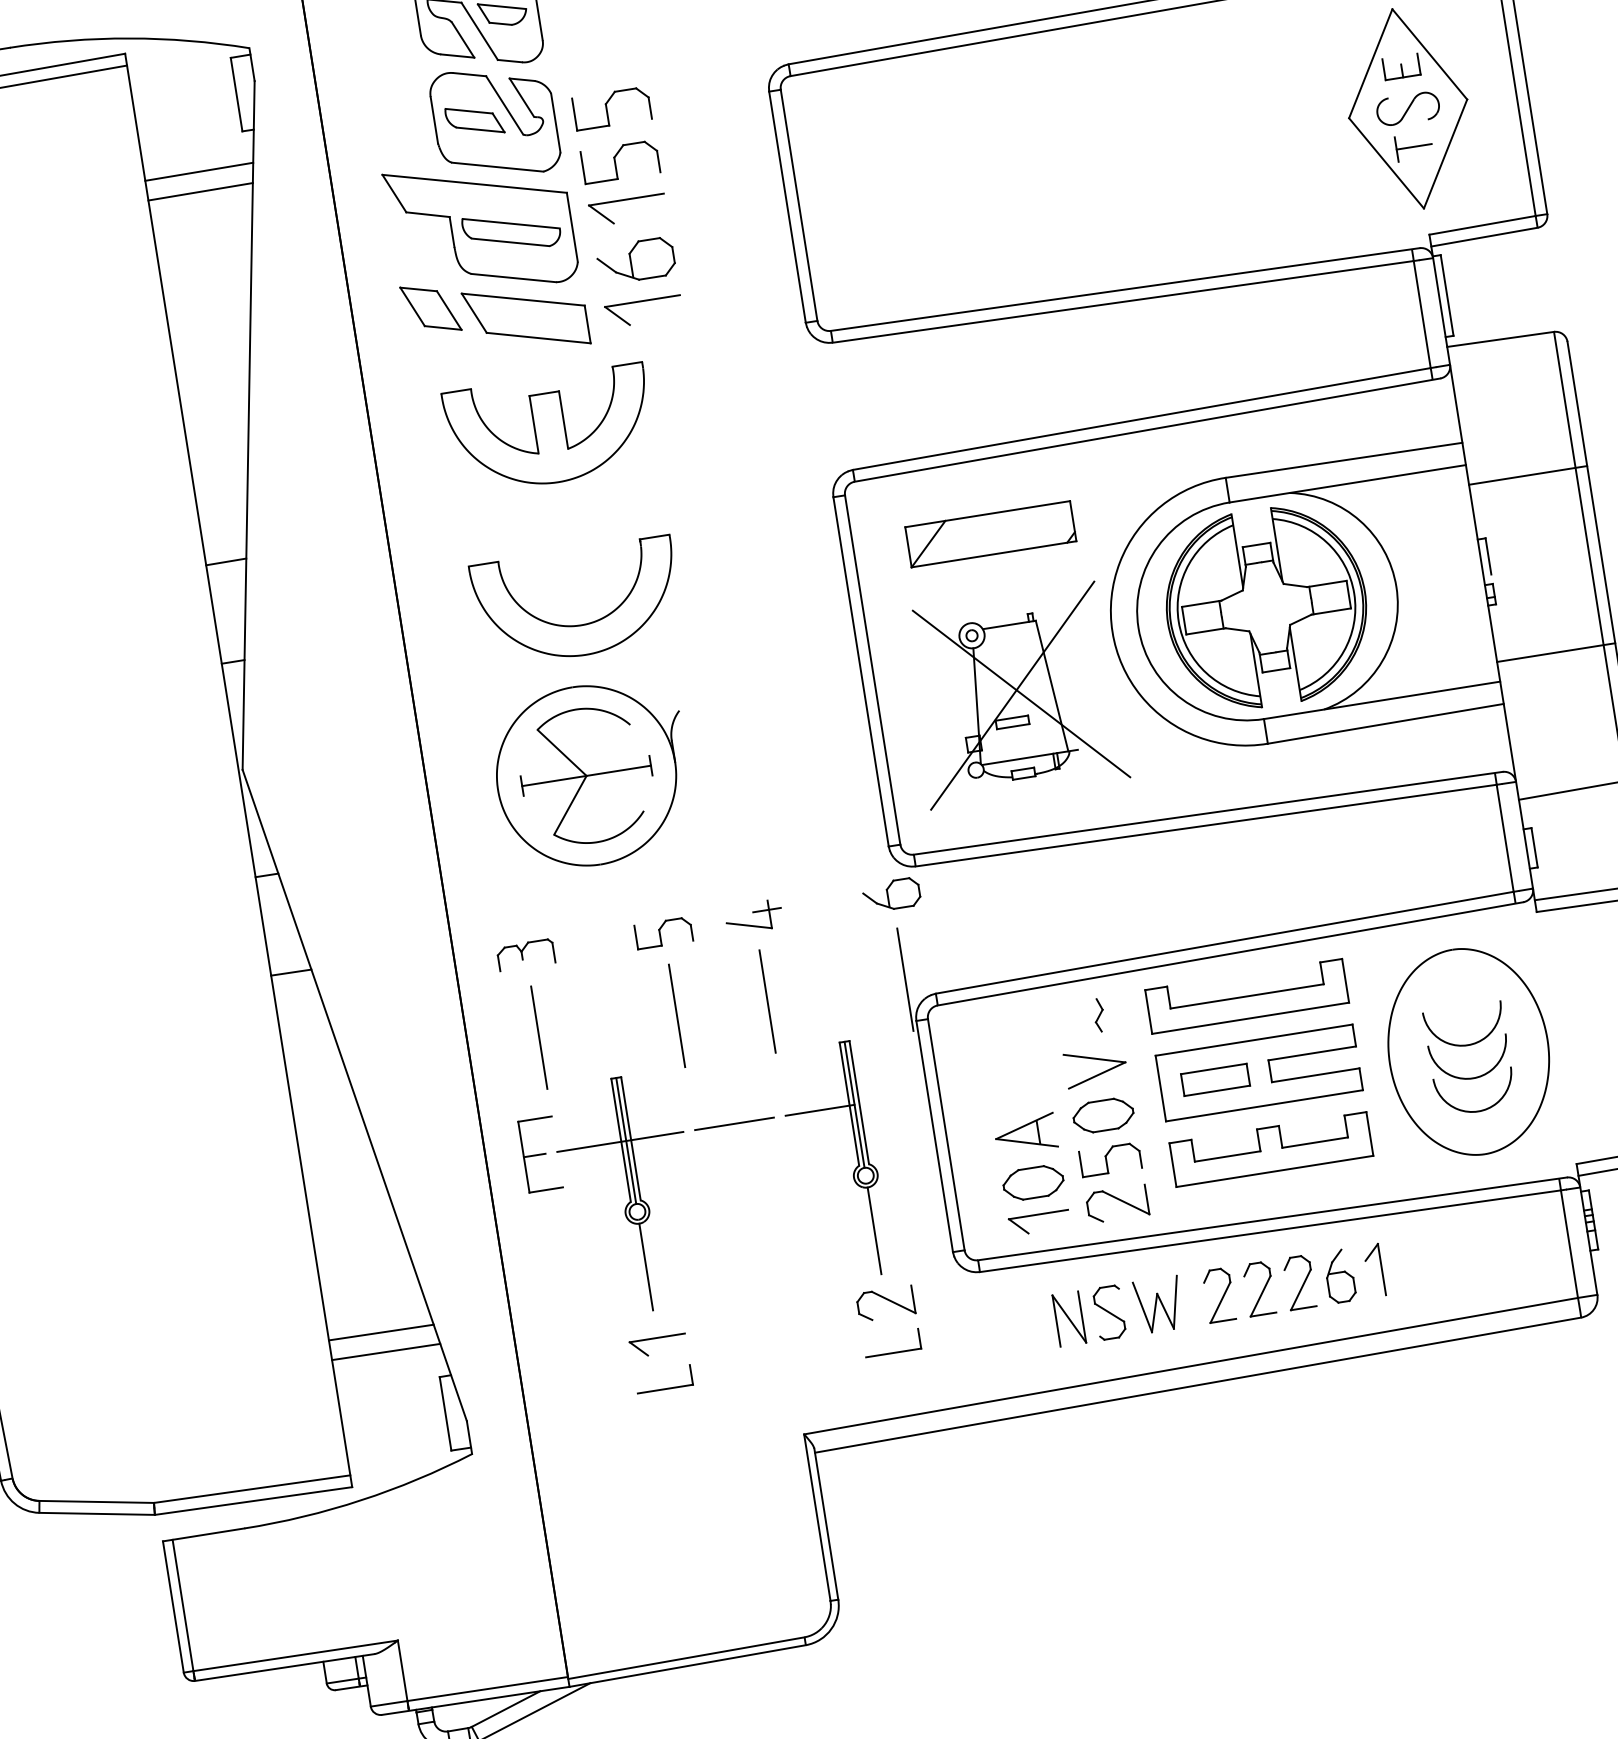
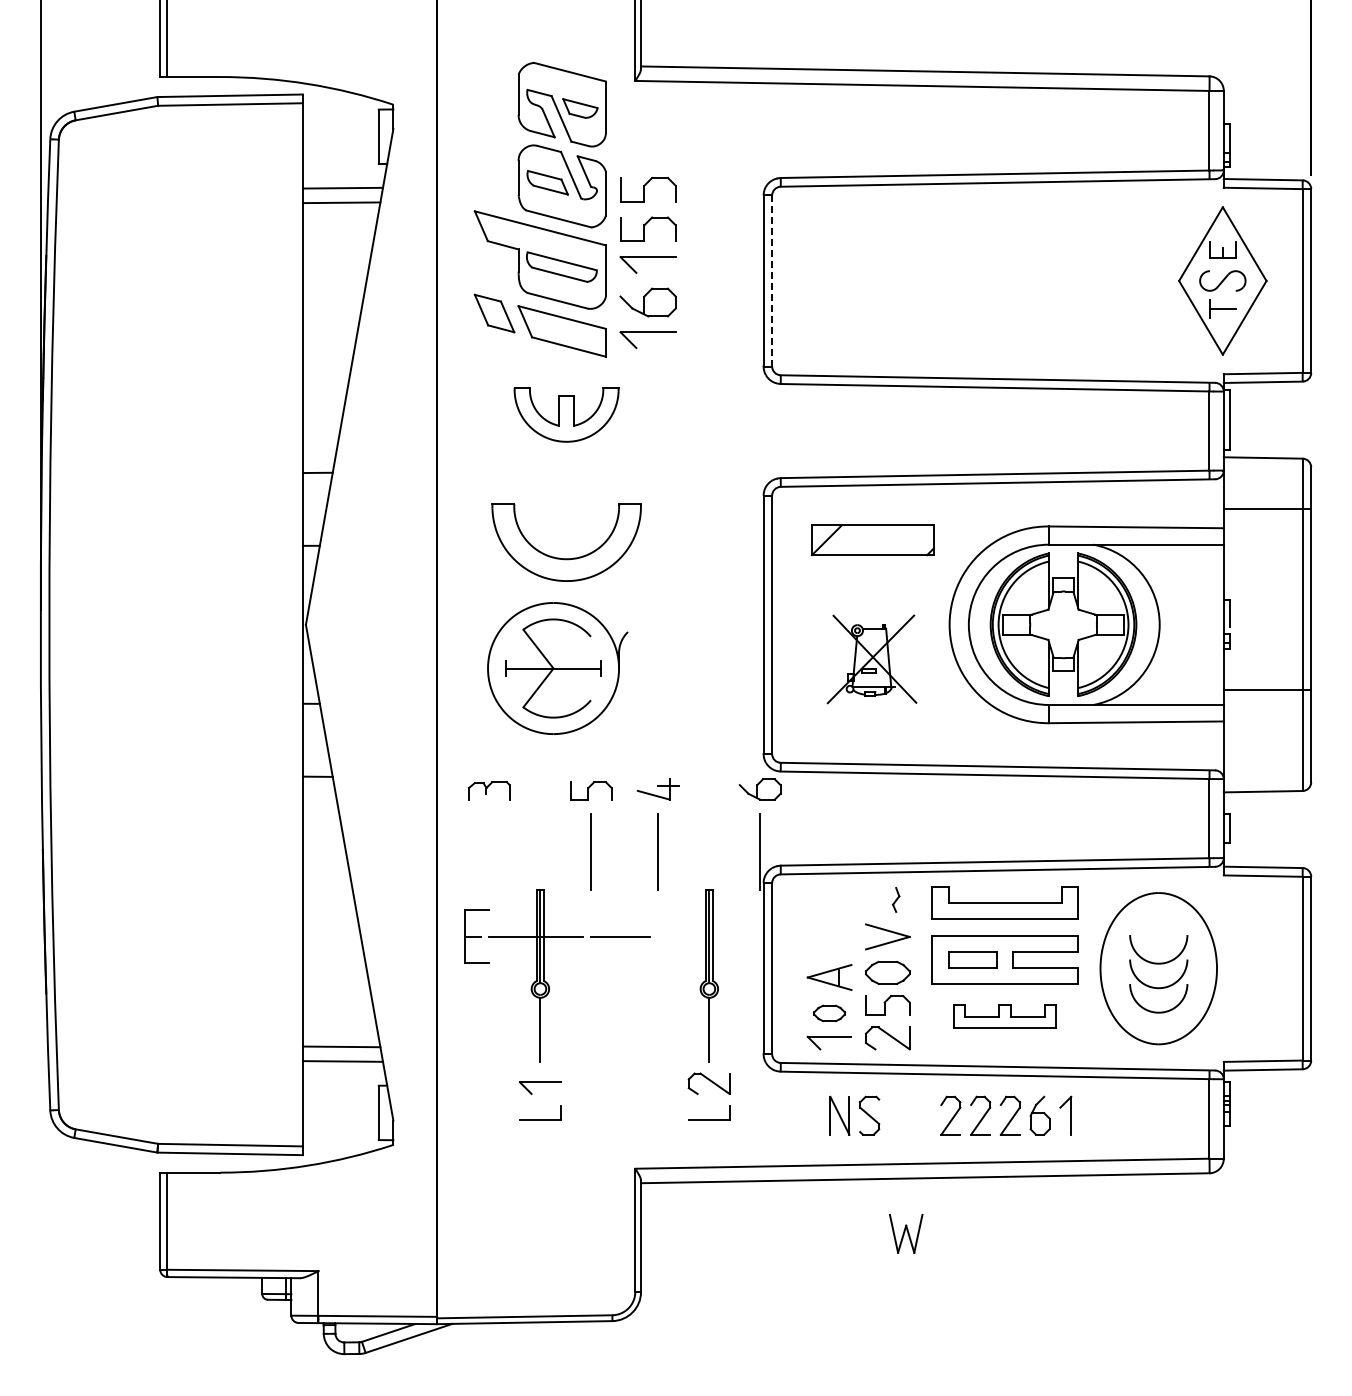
line: (799, 205) -> (772, 281), solid -> dashed
part: (549, 429) -> (566, 414), size x0.7
line: (1528, 475) -> (1267, 509), moved
part: (1014, 695) -> (871, 659), size x0.6
line: (539, 1038) -> (489, 852), removed
line: (819, 1110) -> (683, 936), removed
part: (1270, 1149) -> (1004, 1016), size x0.7
part: (1033, 1183) -> (829, 1013), size x0.7
part: (1159, 1304) -> (906, 1233), moved

